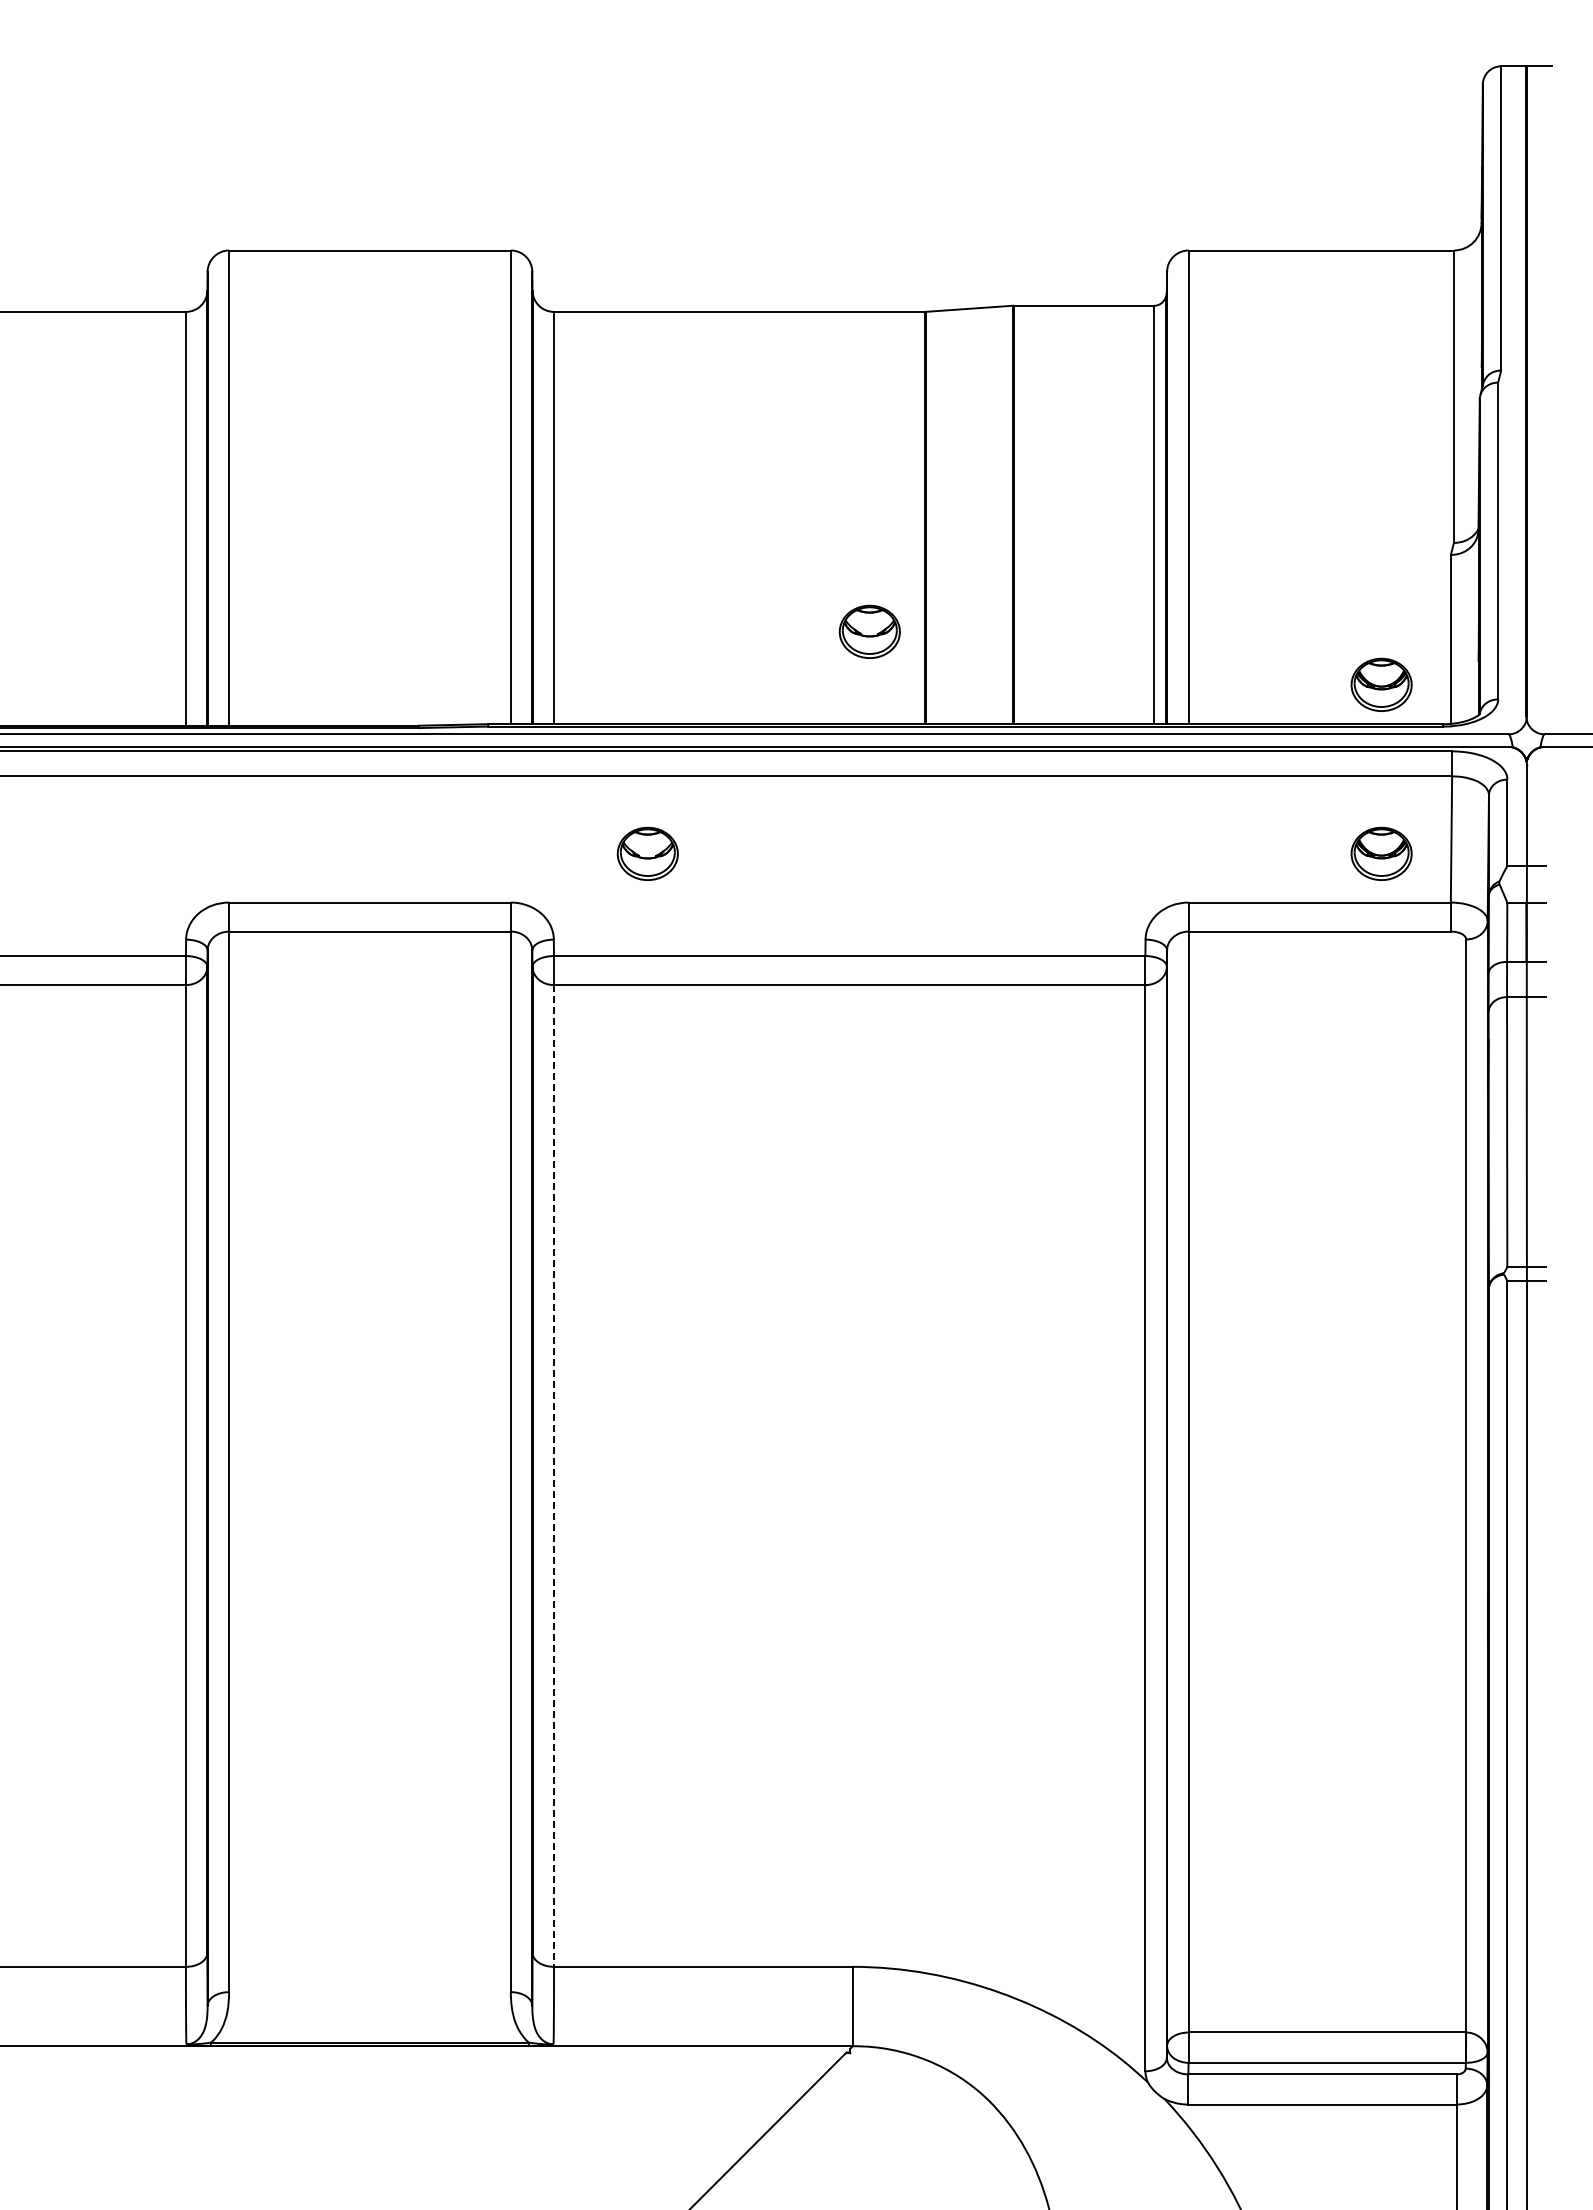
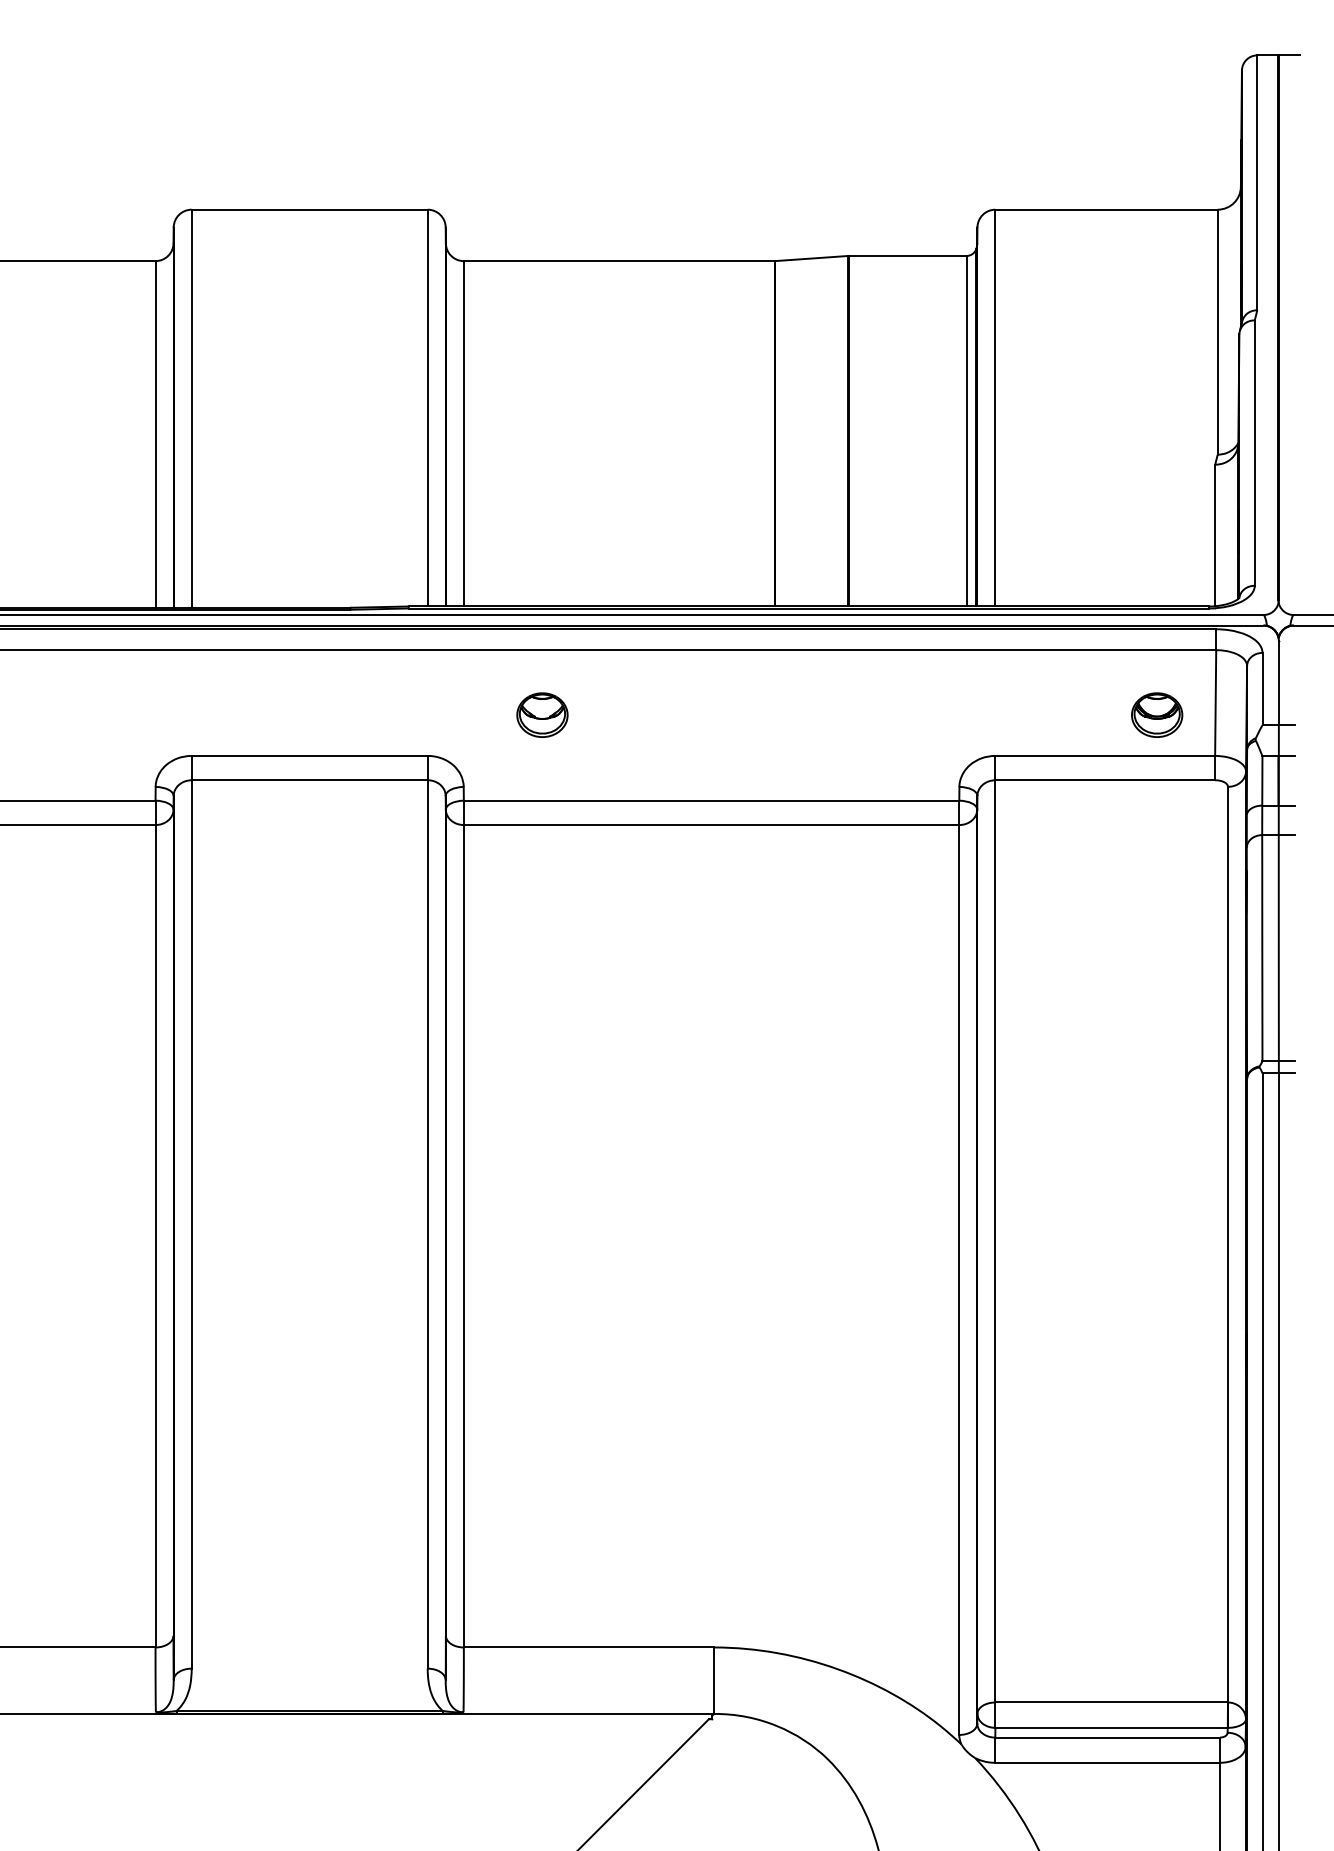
part: (869, 631) -> (728, 528), removed
part: (1381, 684) -> (1157, 573), removed
line: (554, 1475) -> (464, 1235), dashed -> solid

